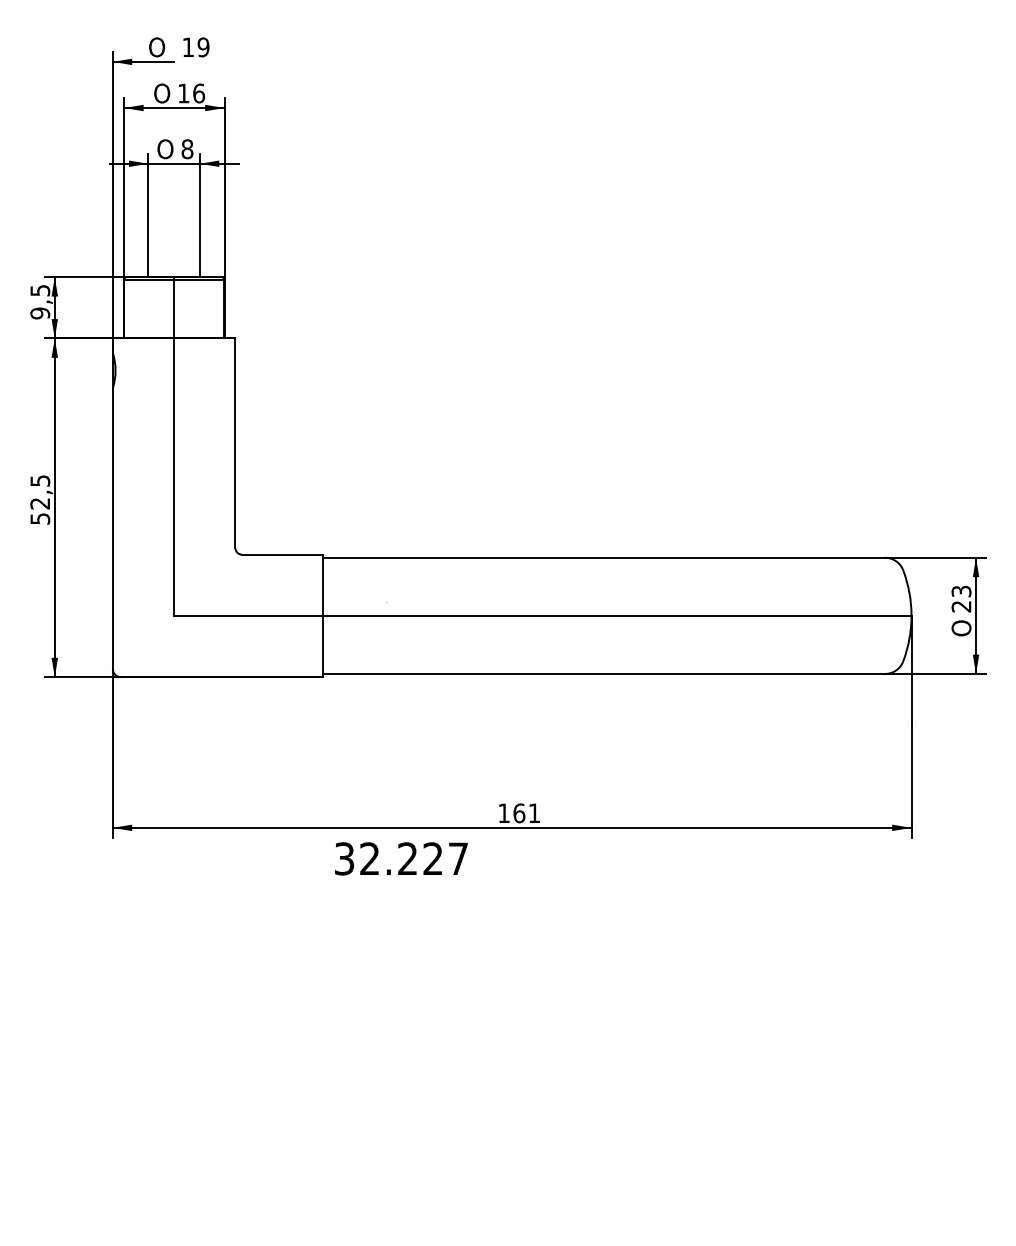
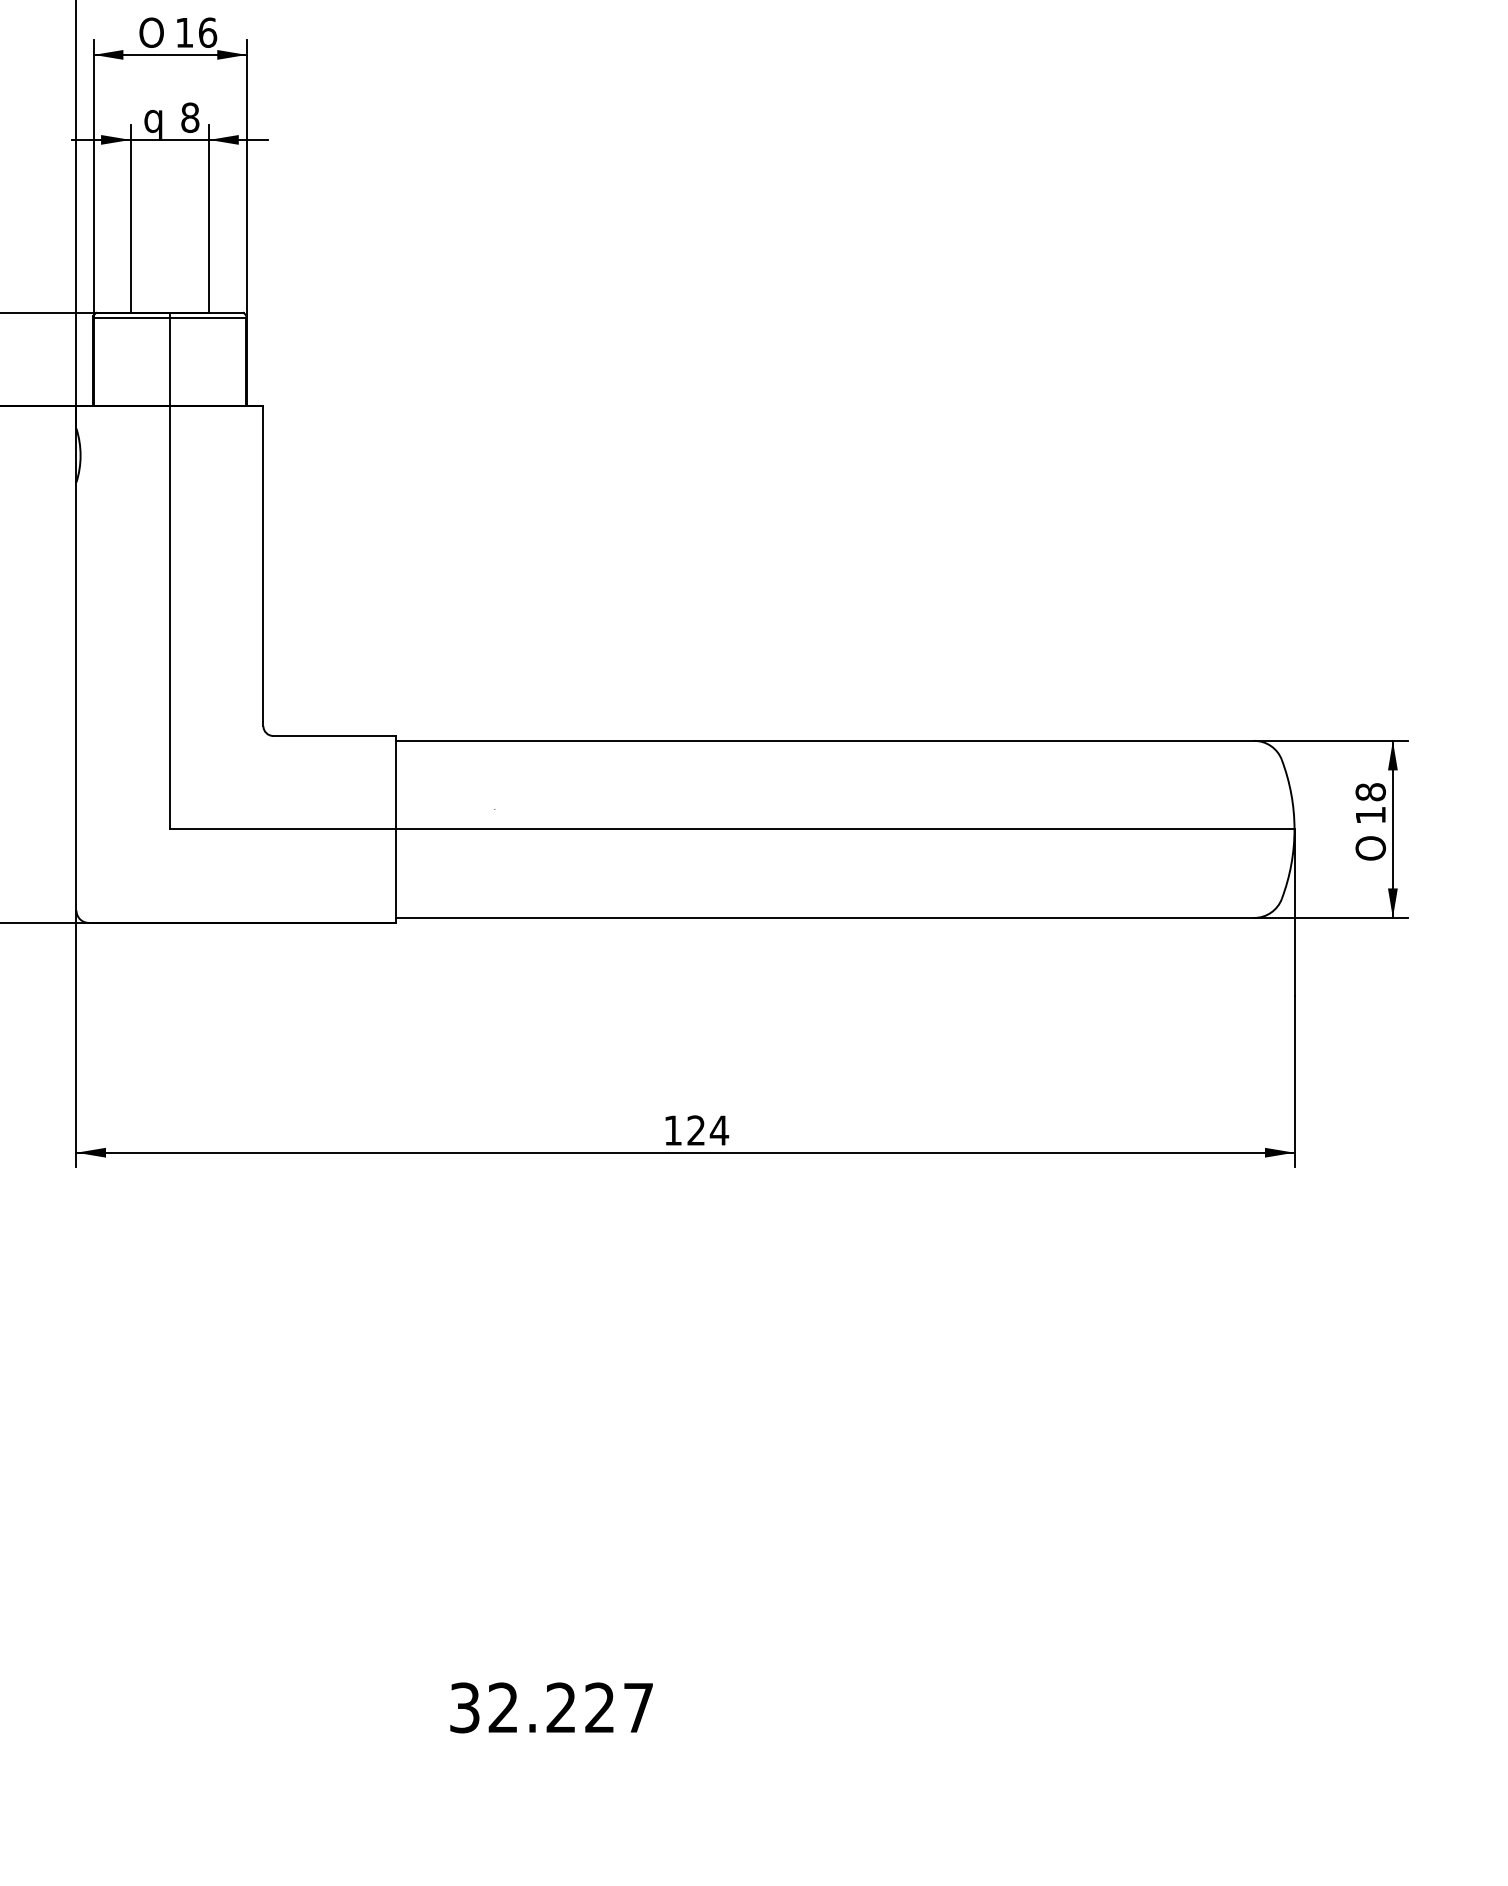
text: (165, 150) -> (156, 119), O -> q
text: (961, 598) -> (1370, 802), 23 -> 18
text: (526, 813) -> (707, 1130), 161 -> 124
text: (401, 858) -> (551, 1707), moved

